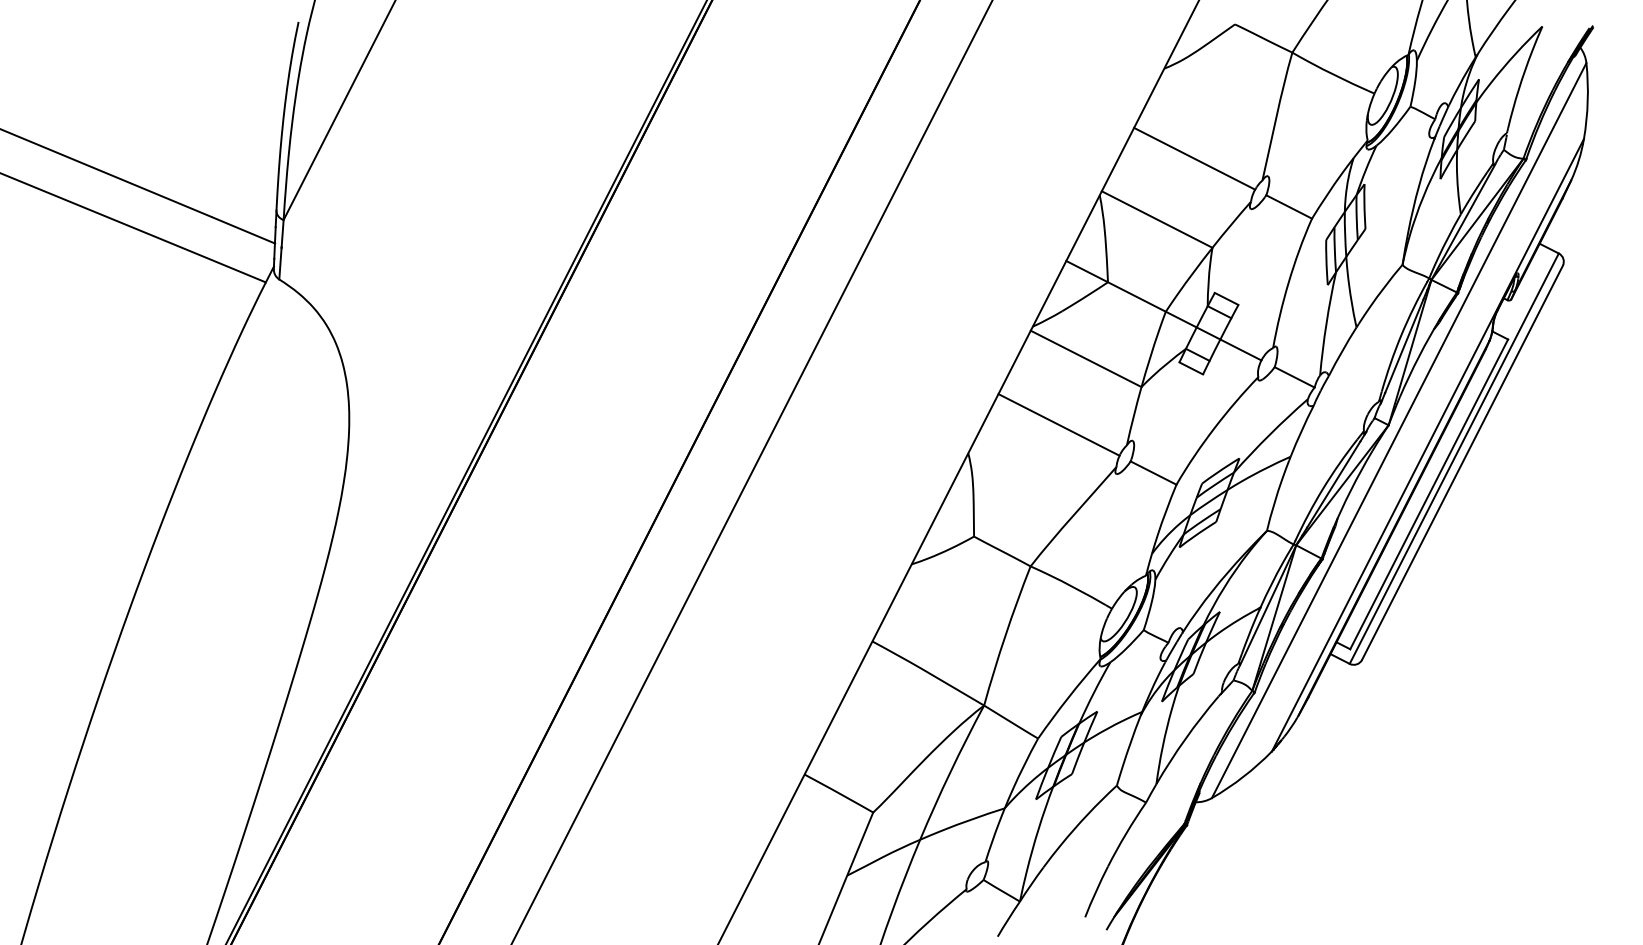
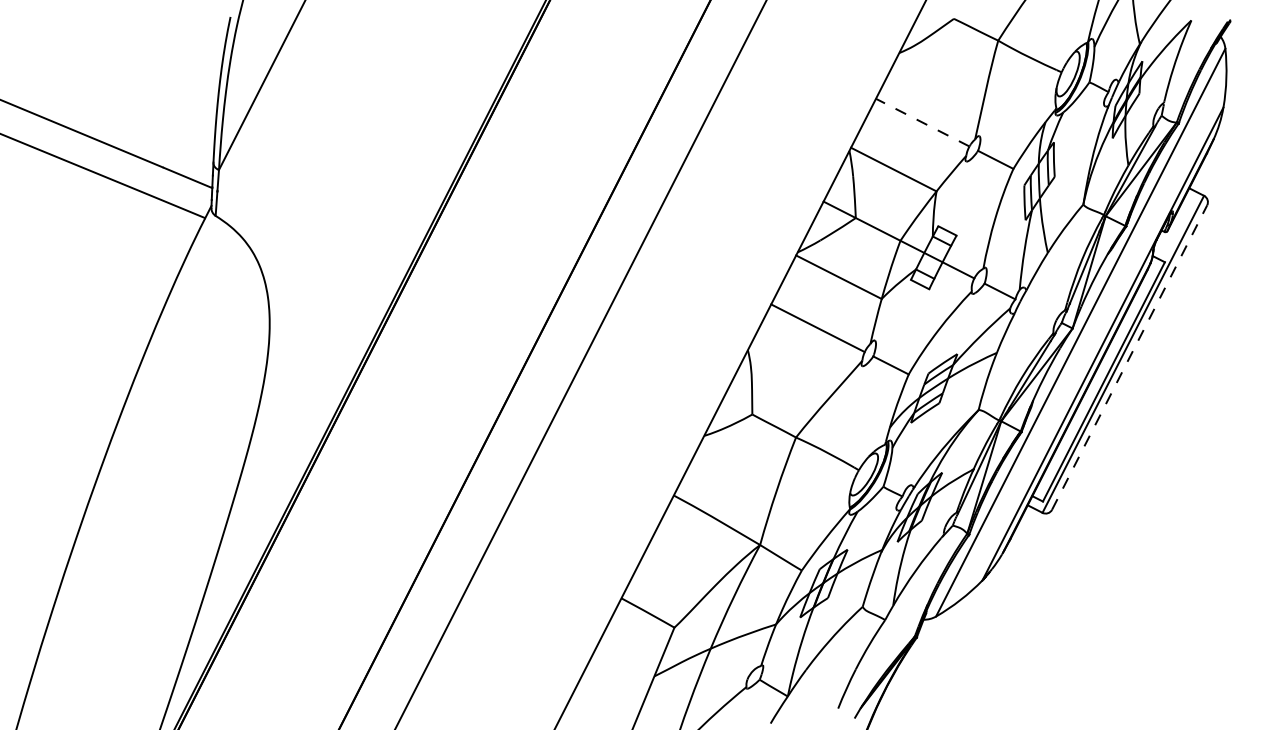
line: (1194, 158) -> (922, 122), solid -> dashed
line: (1462, 462) -> (1129, 357), solid -> dashed

